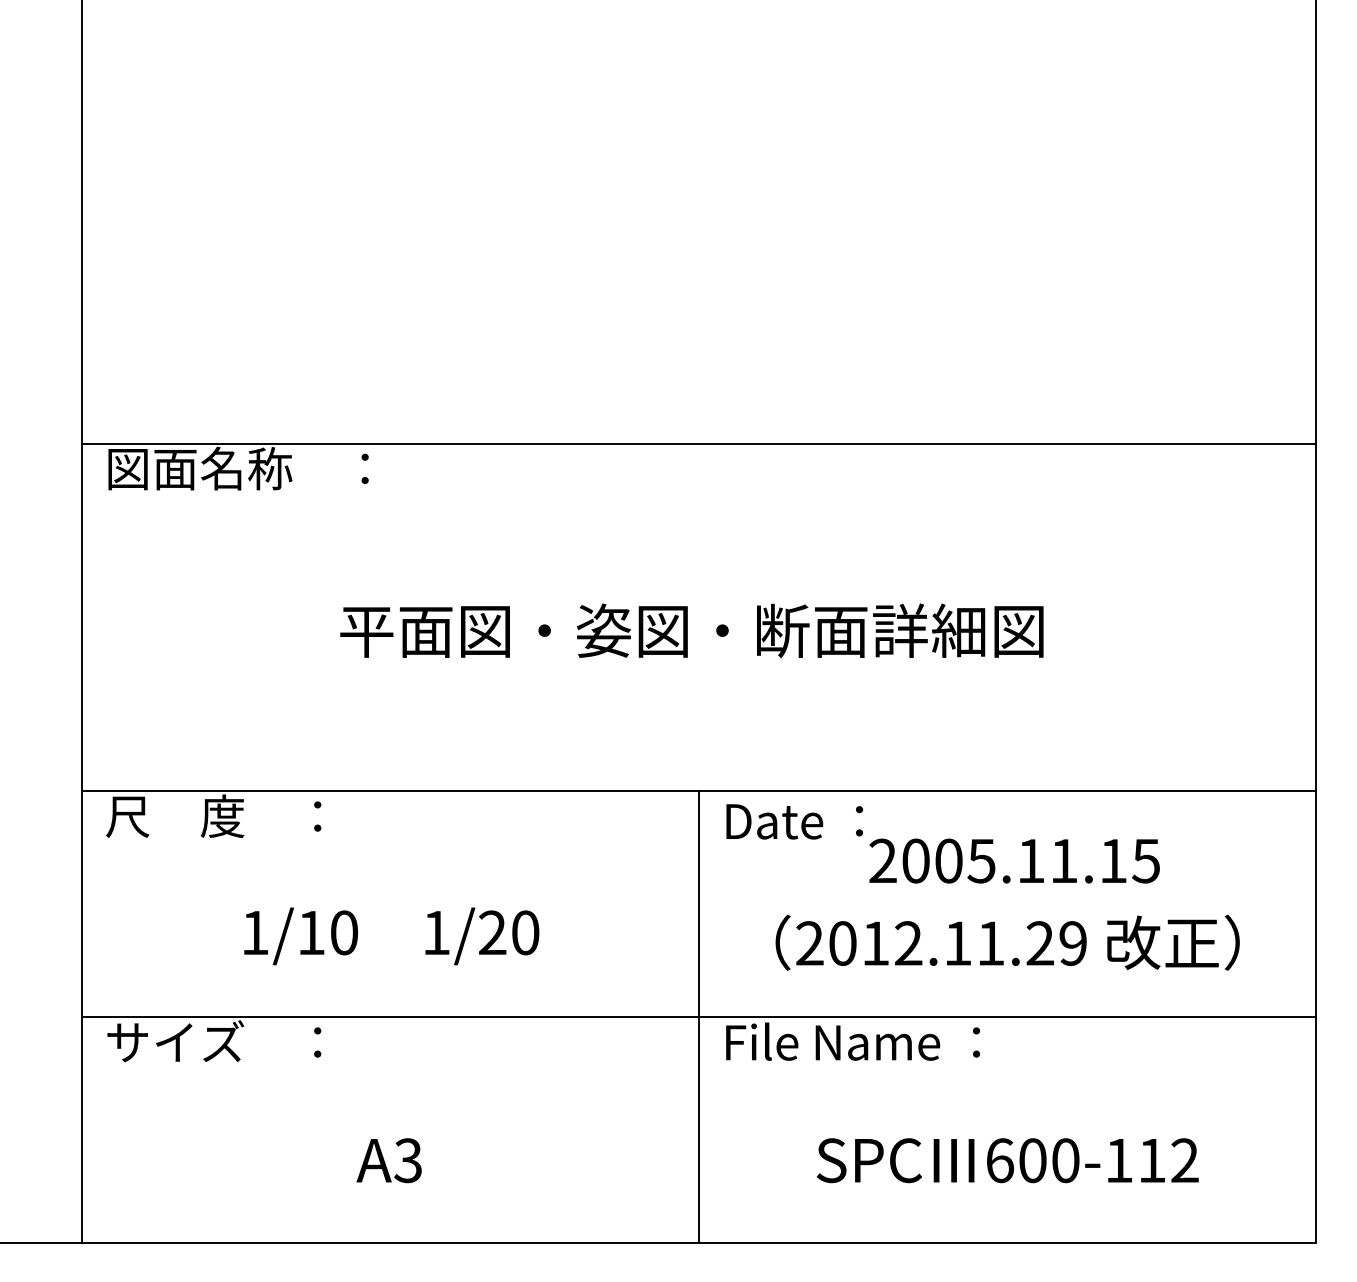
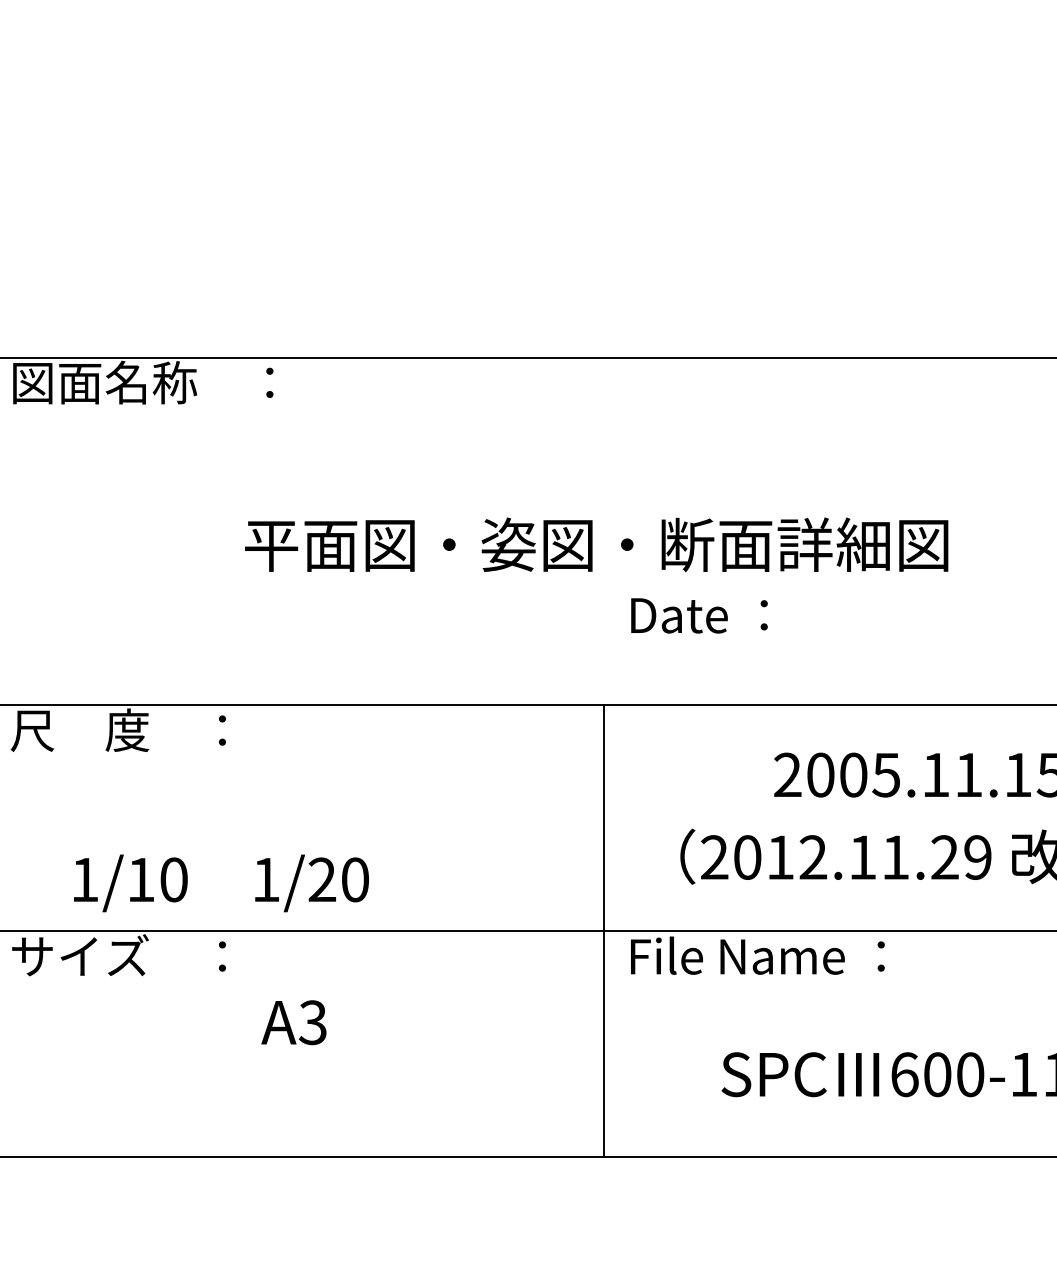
text: (794, 821) -> (699, 615), moved
text: (391, 936) -> (221, 883), moved
text: (388, 1160) -> (293, 1022), moved

